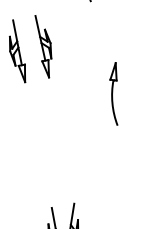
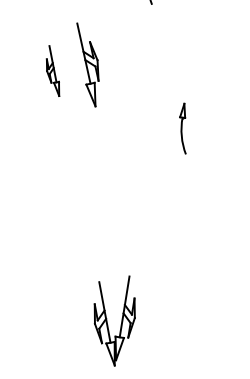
part: (17, 50) -> (52, 70), size x0.6
part: (113, 93) -> (182, 128), size x0.6

